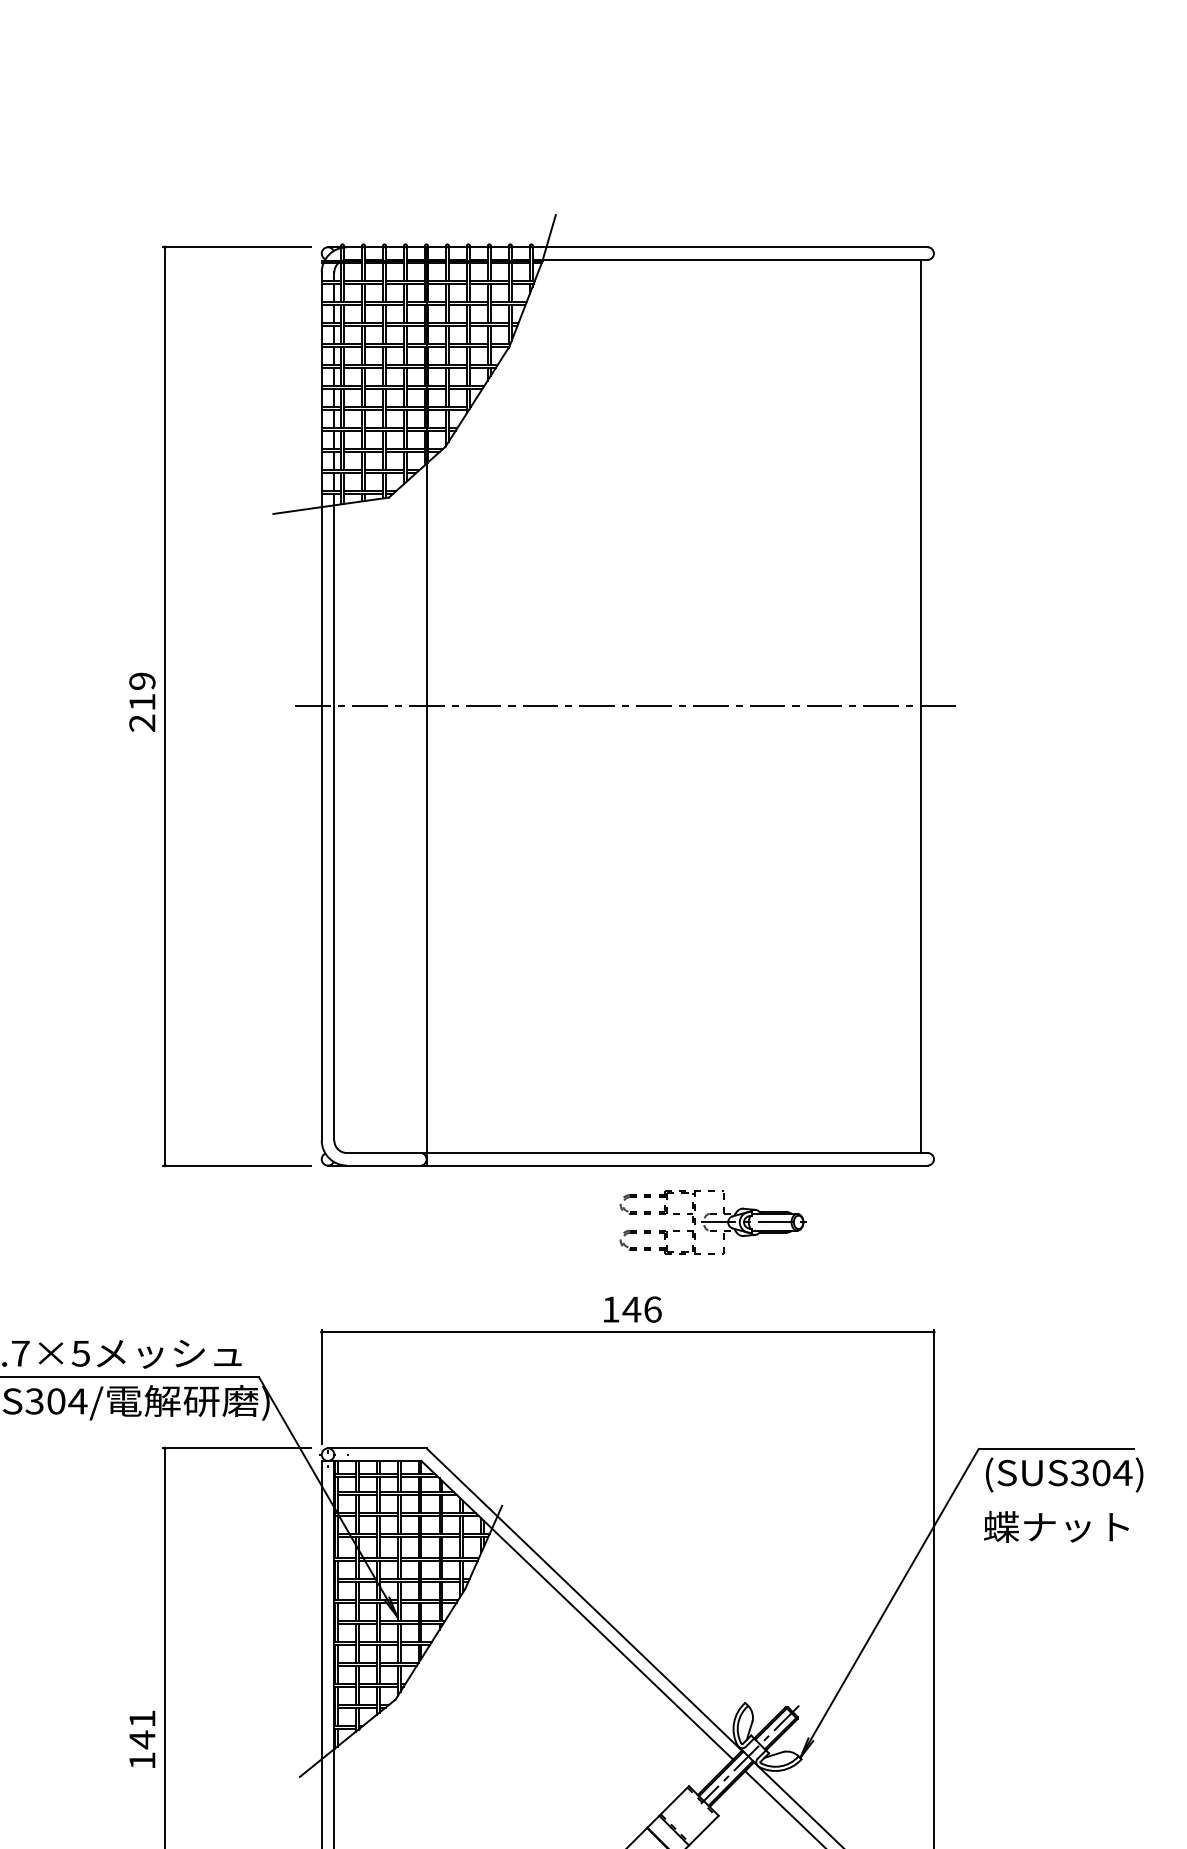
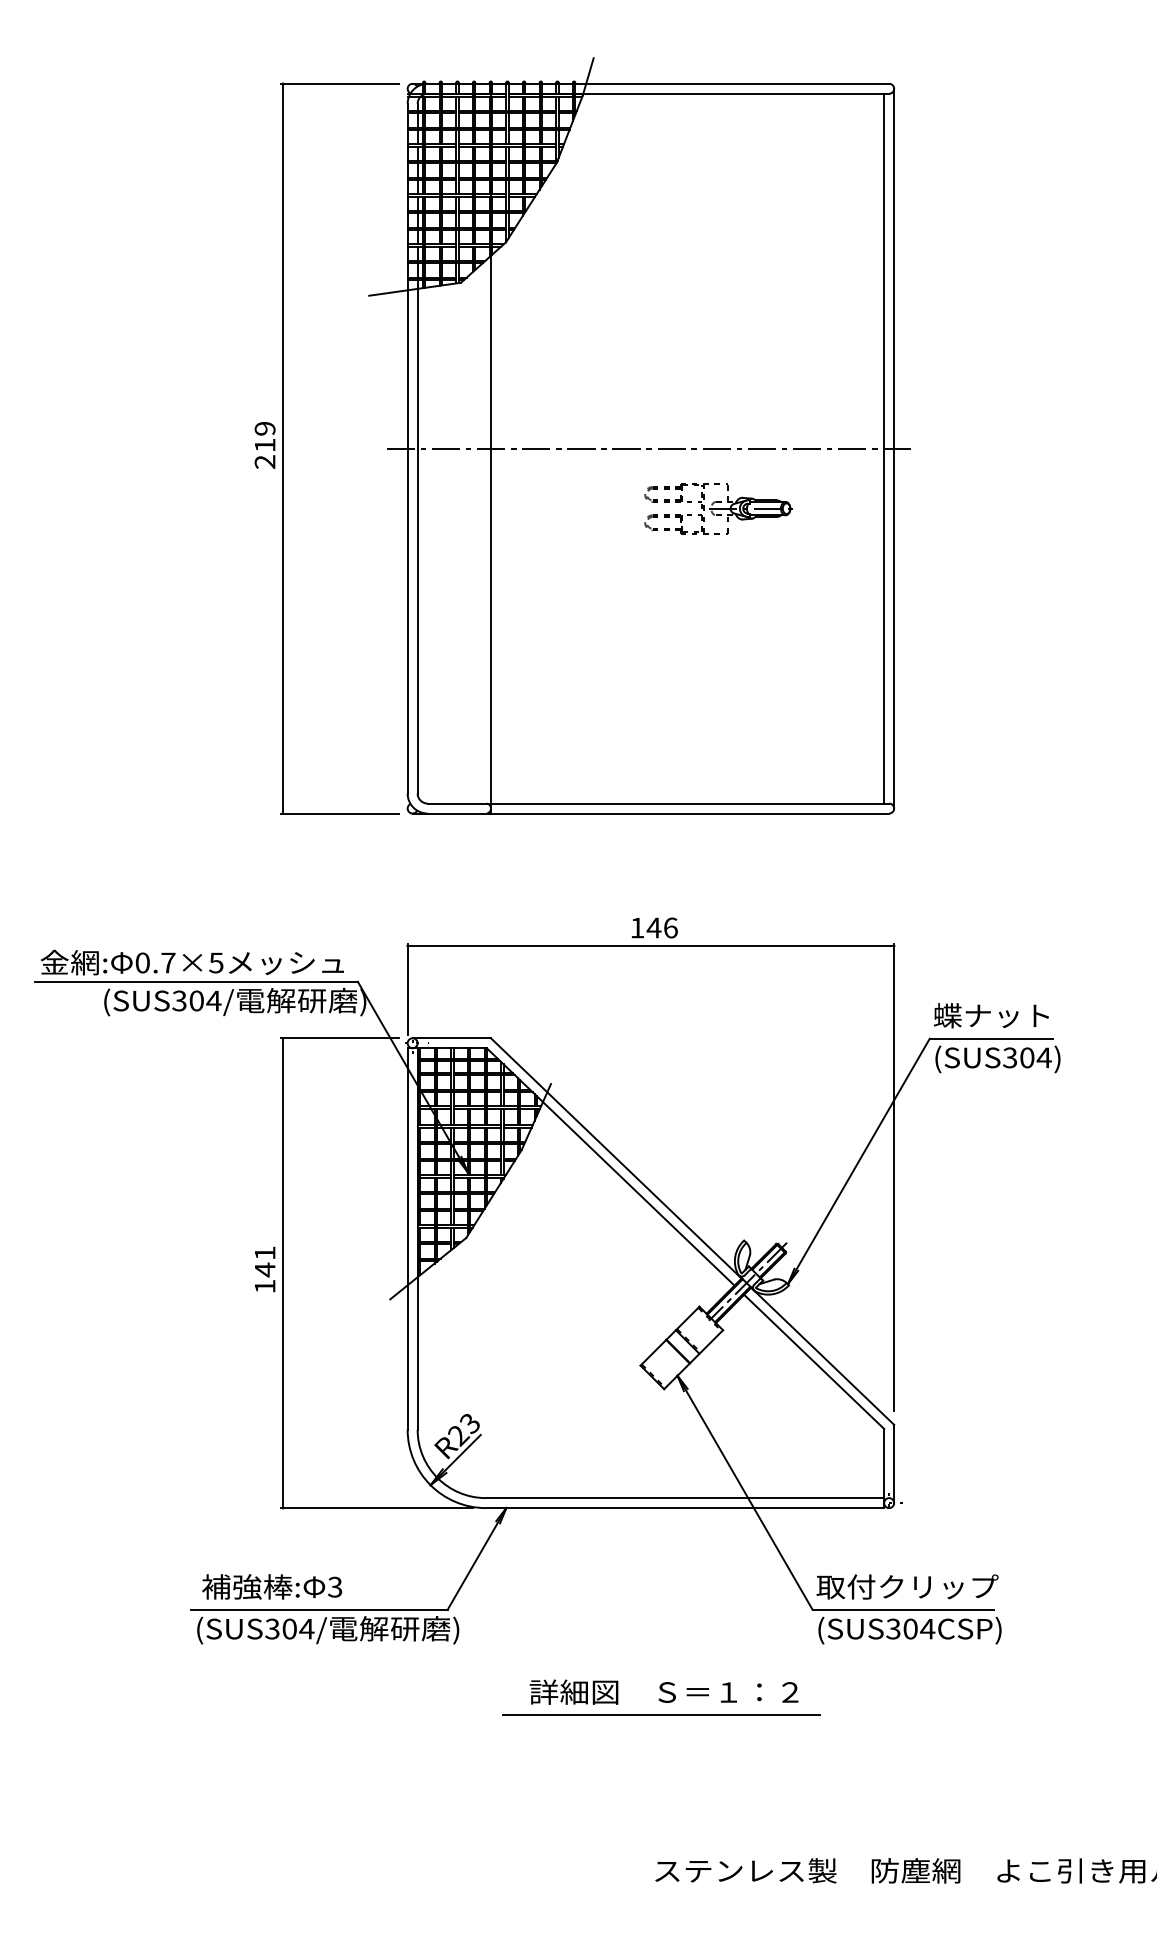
line: (934, 706) -> (894, 448), added
part: (712, 1222) -> (718, 508), moved
text: (1056, 1526) -> (991, 1015), moved

